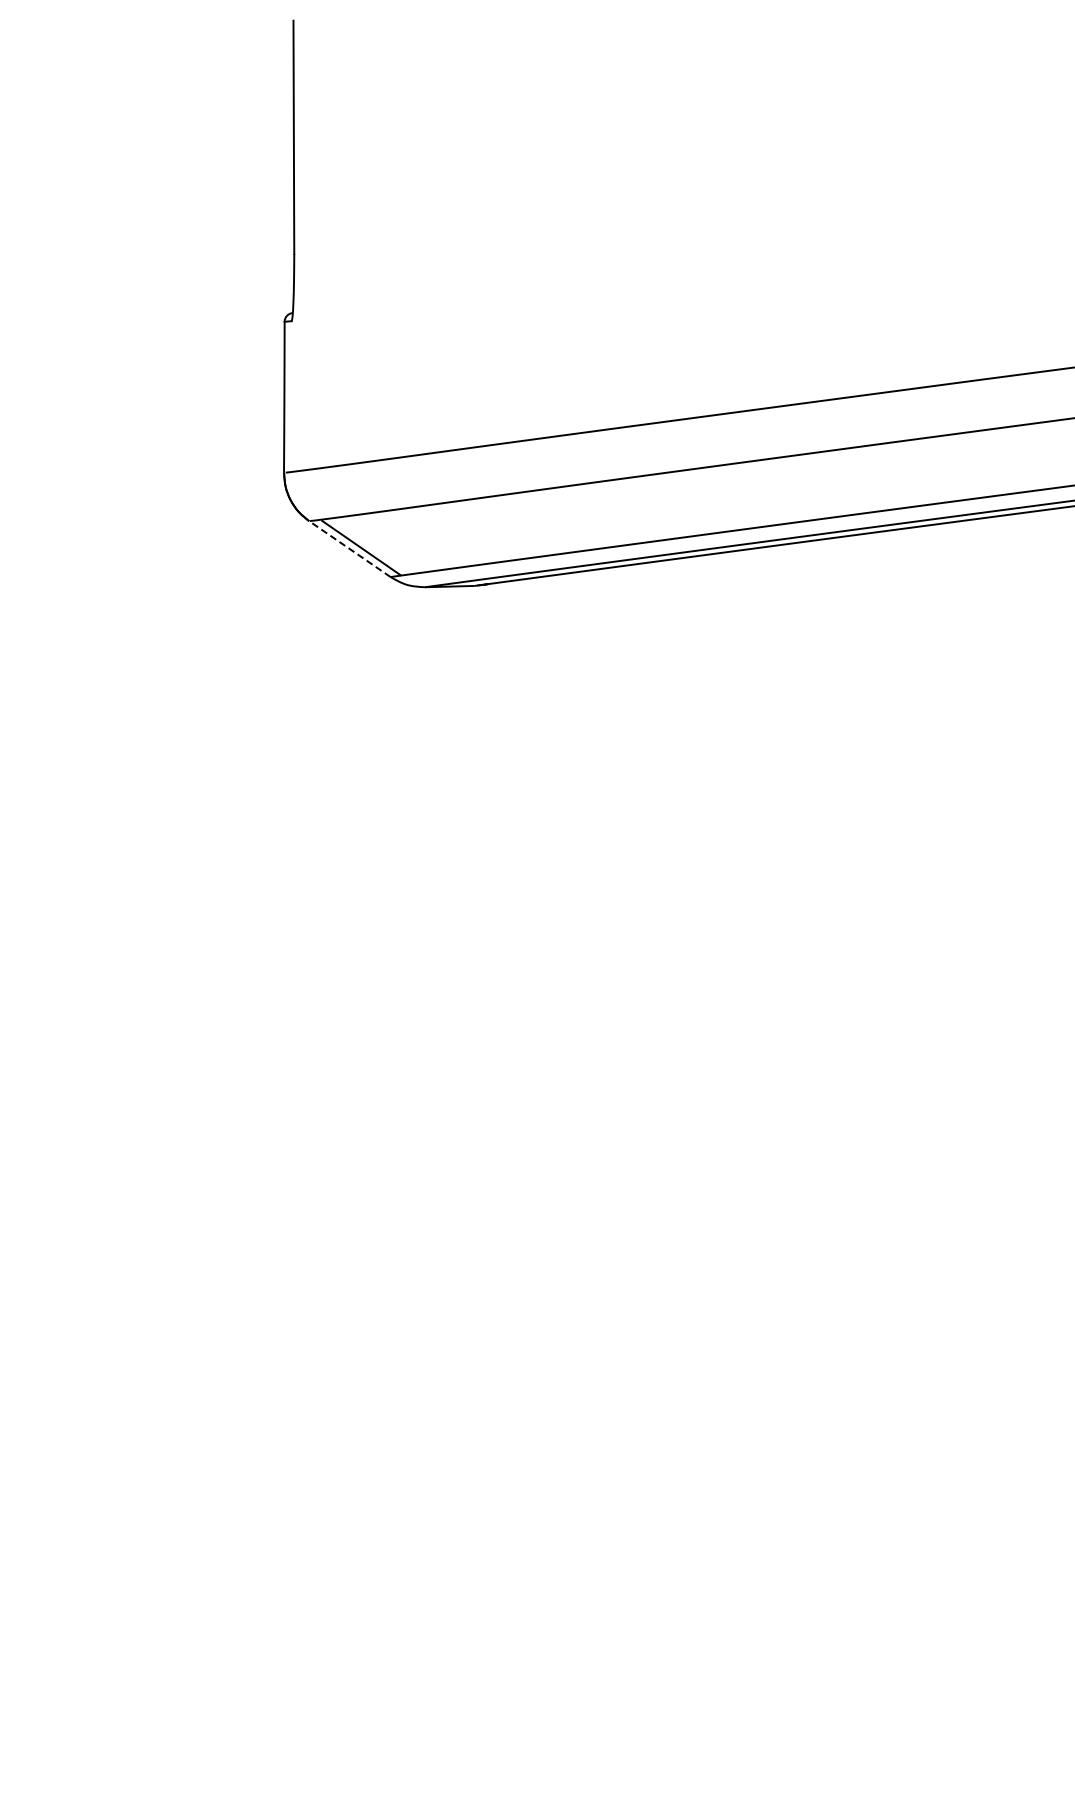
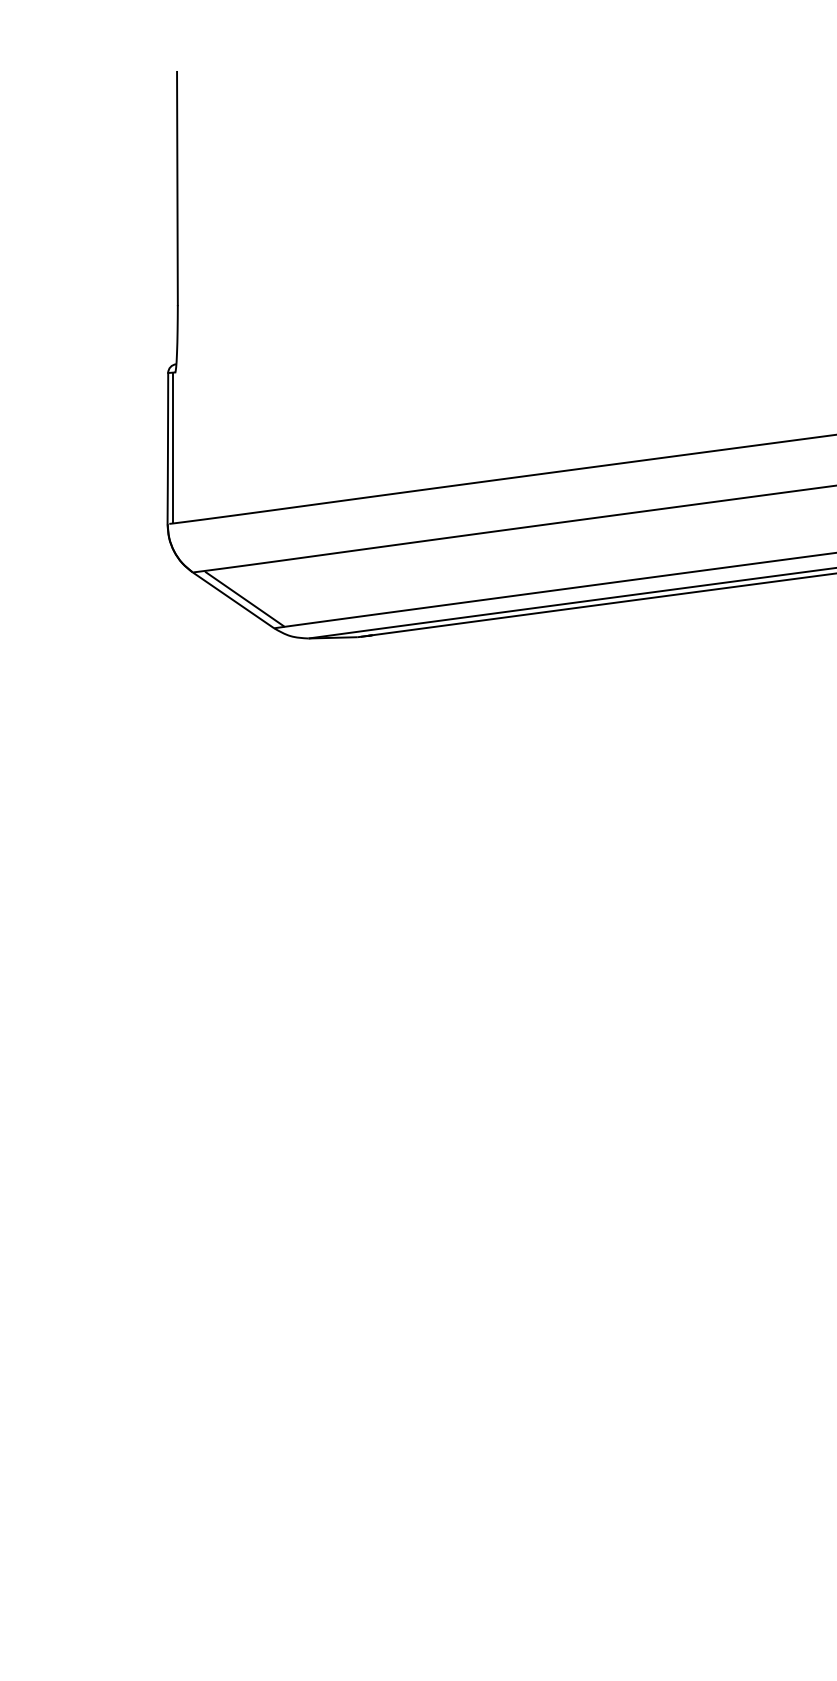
line: (289, 396) -> (173, 447), added
line: (349, 548) -> (233, 599), dashed -> solid

